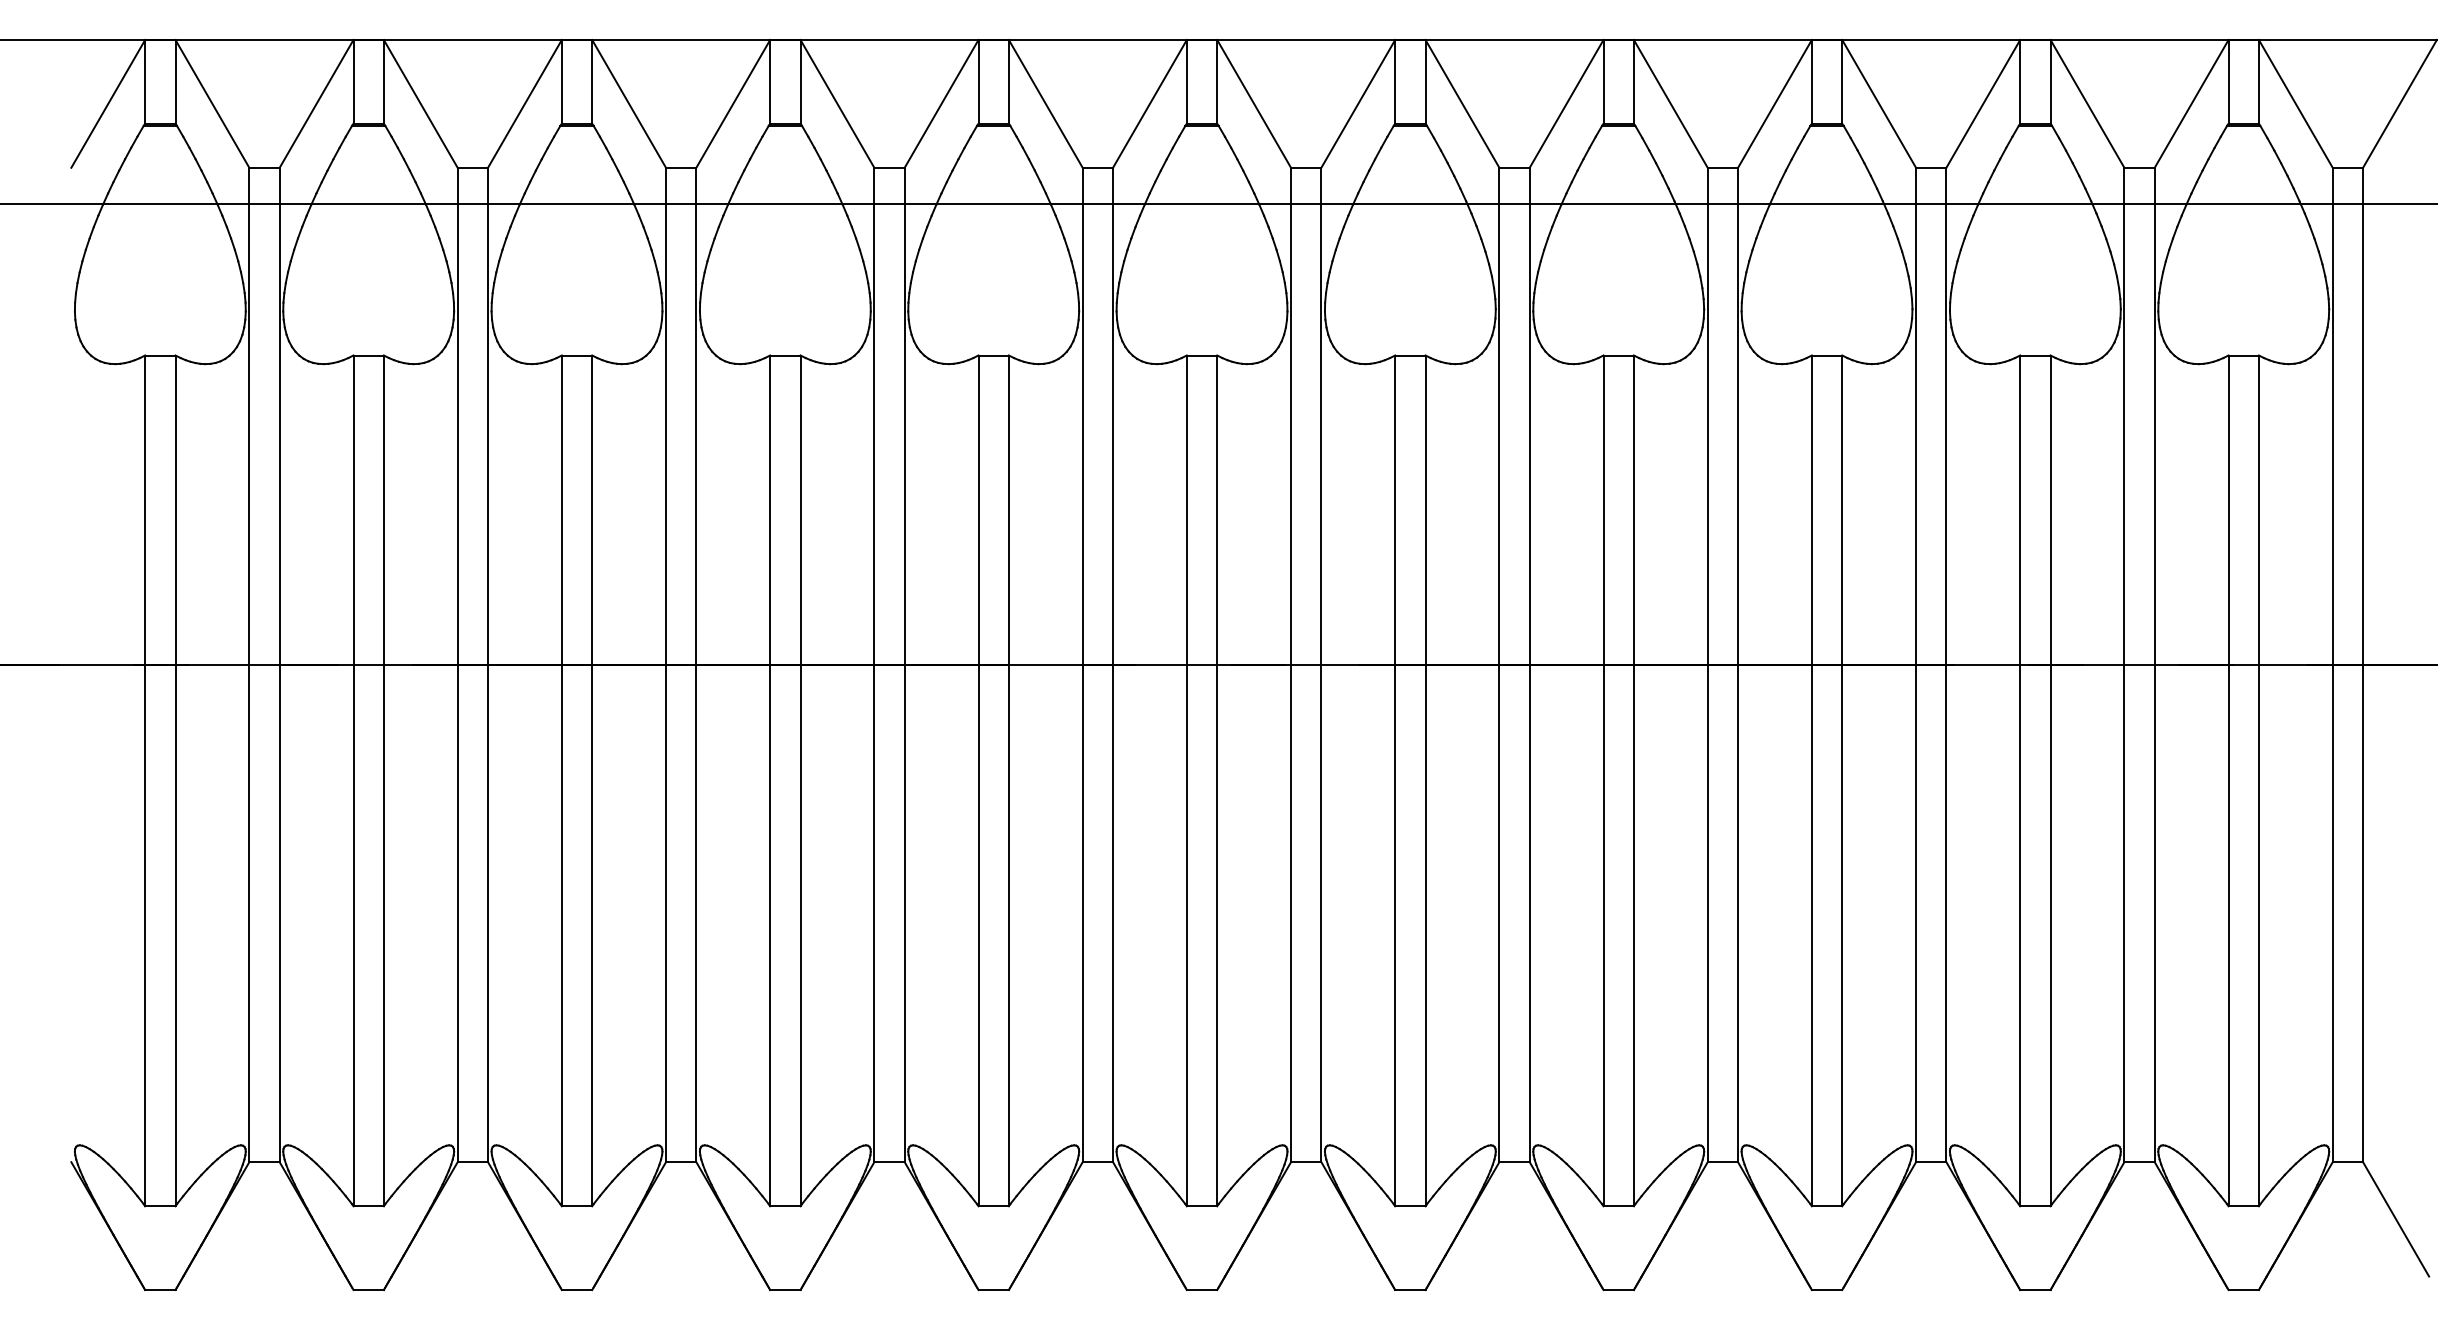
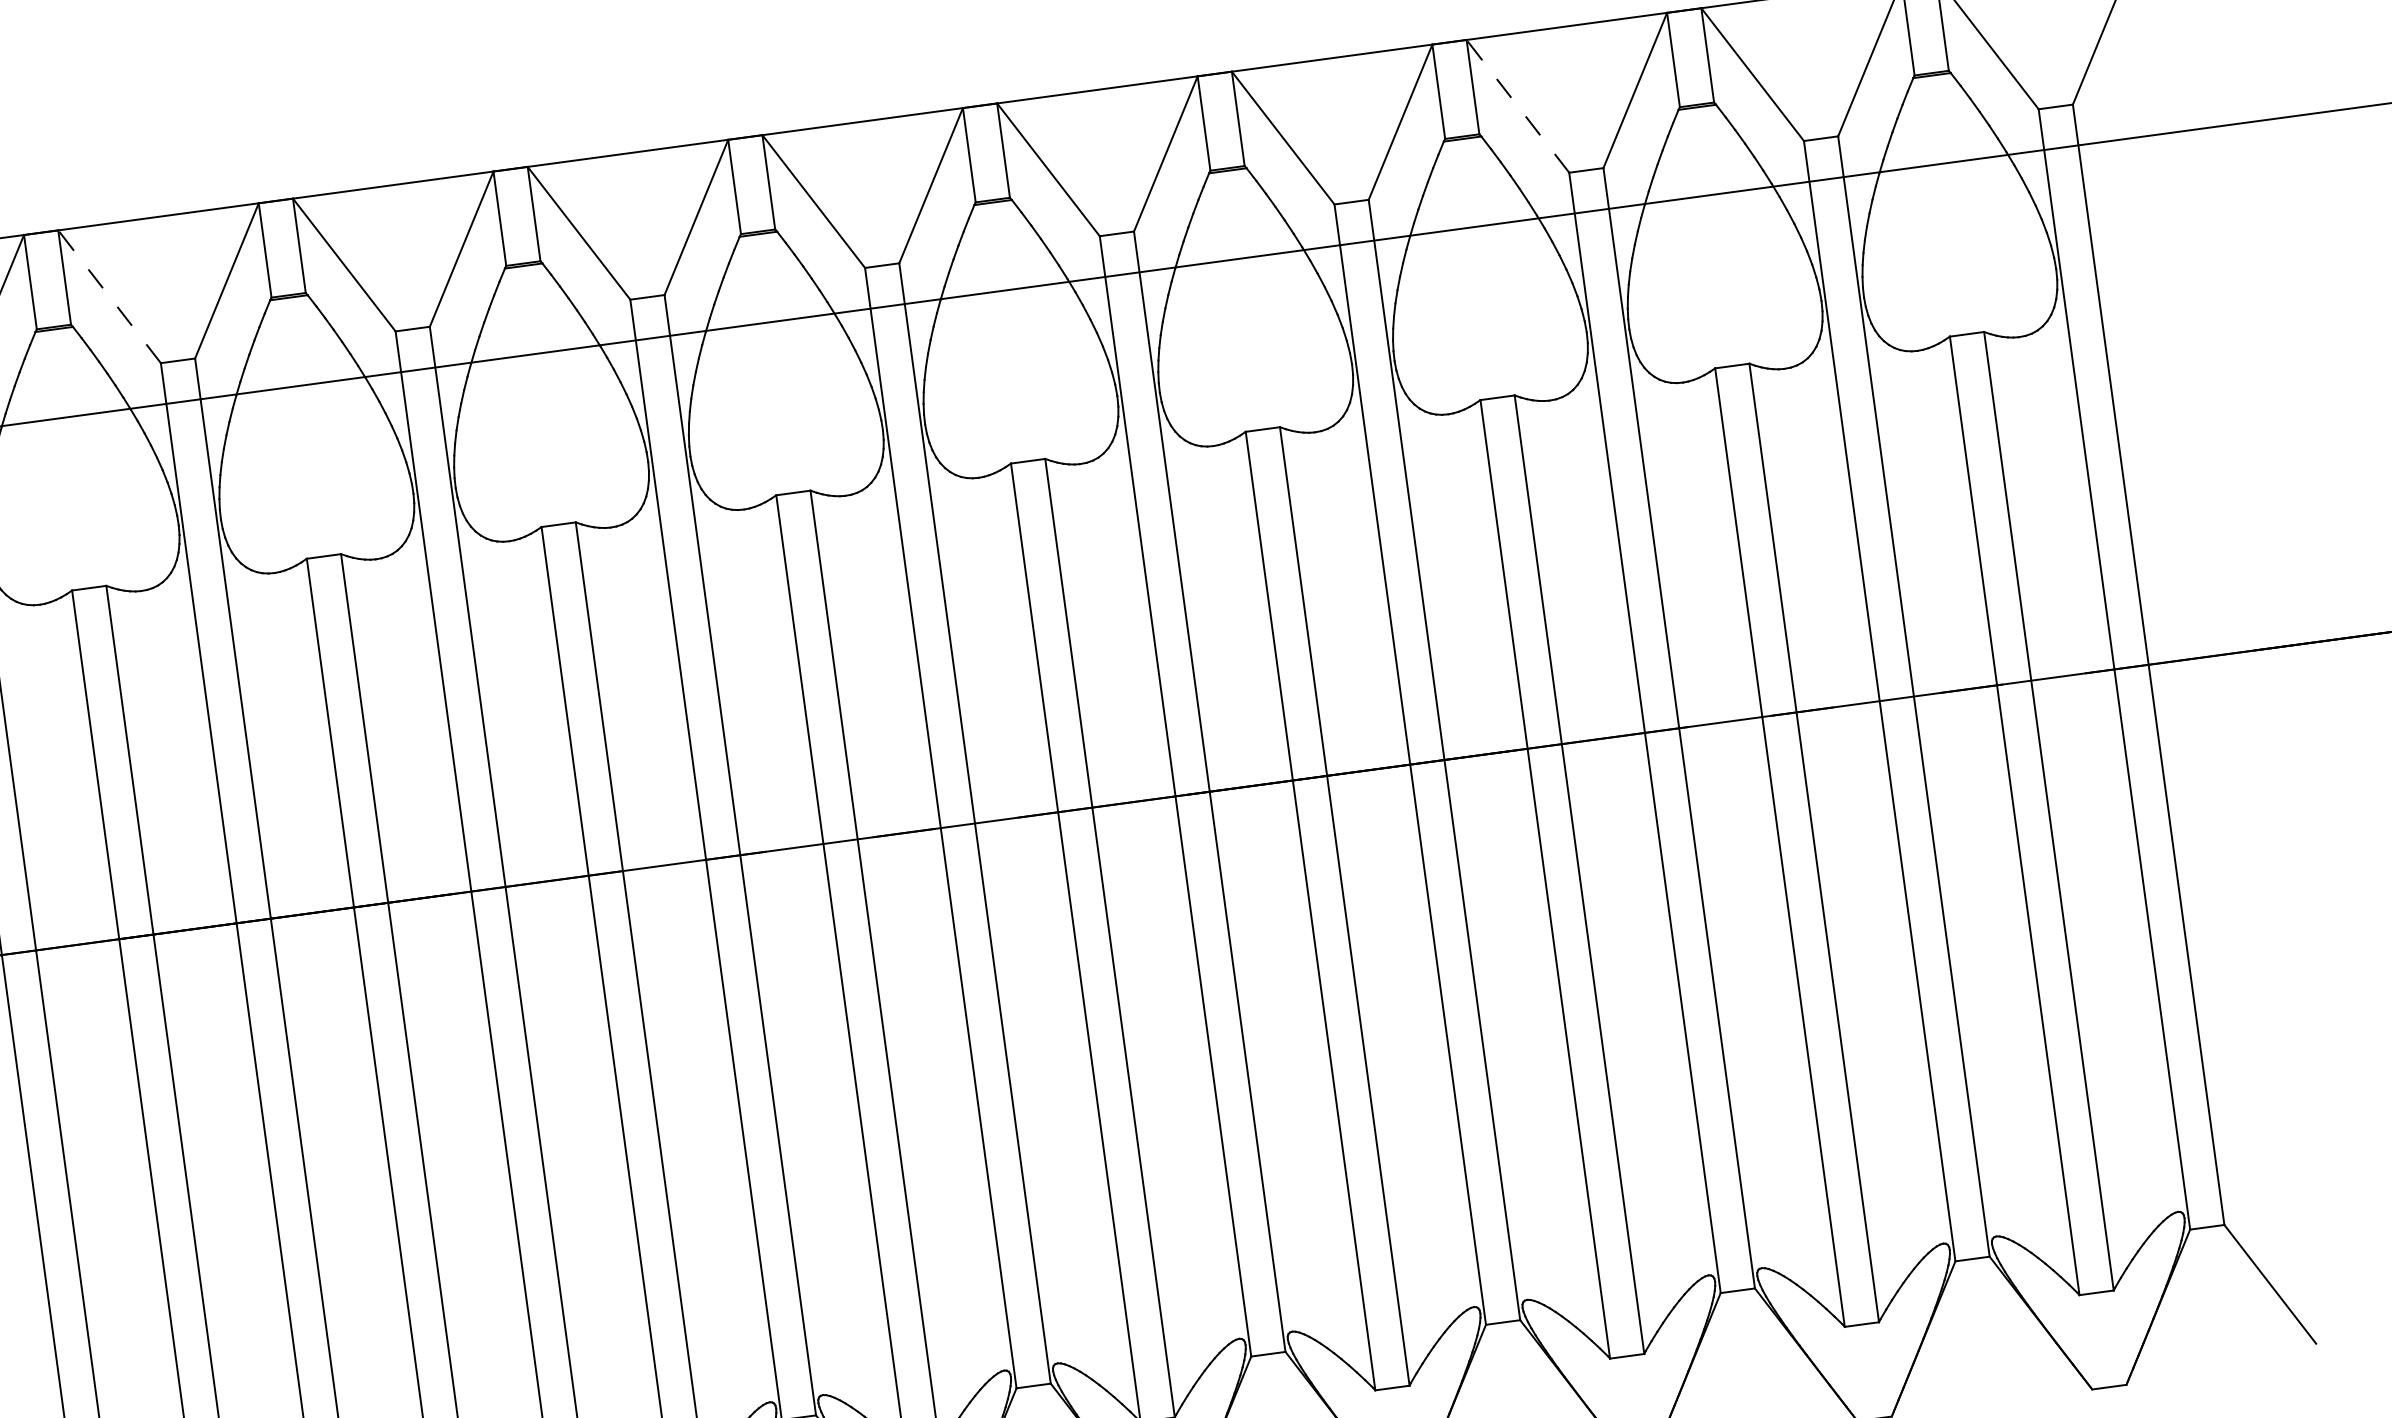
line: (629, 103) -> (109, 296), solid -> dashed
line: (1879, 103) -> (1518, 105), solid -> dashed

